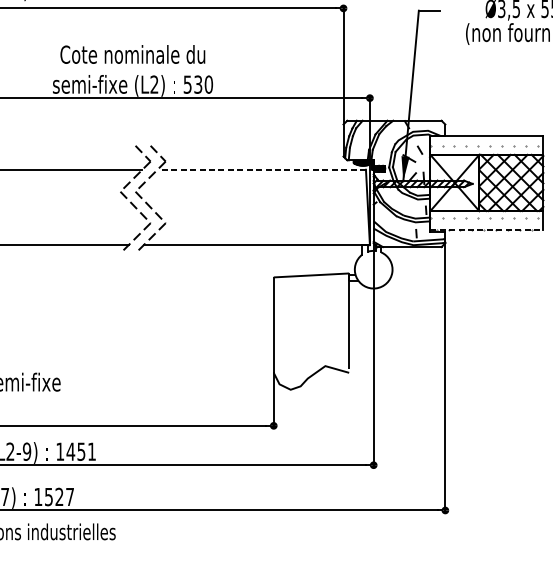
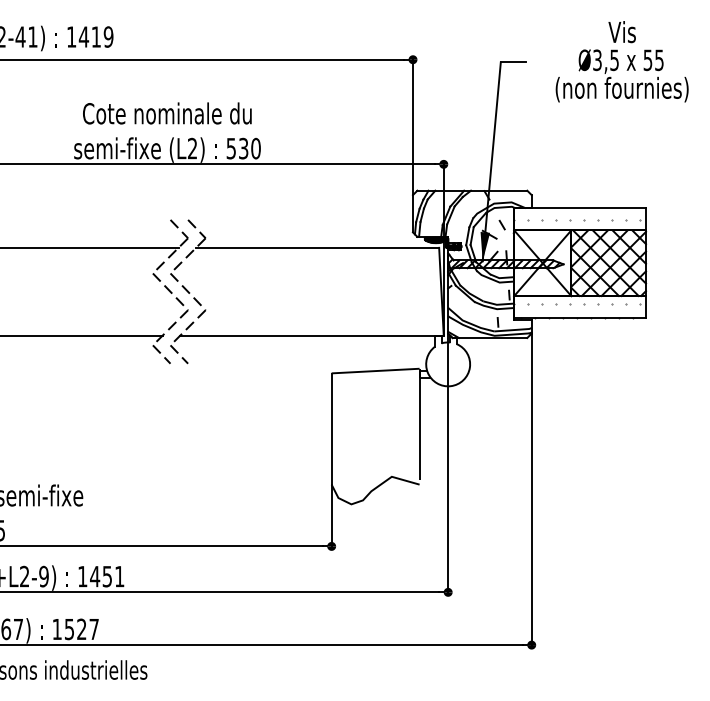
line: (261, 169) -> (317, 247), dashed -> solid
line: (487, 230) -> (580, 318), dashed -> solid
line: (127, 261) -> (161, 354), added
line: (143, 261) -> (179, 354), added

